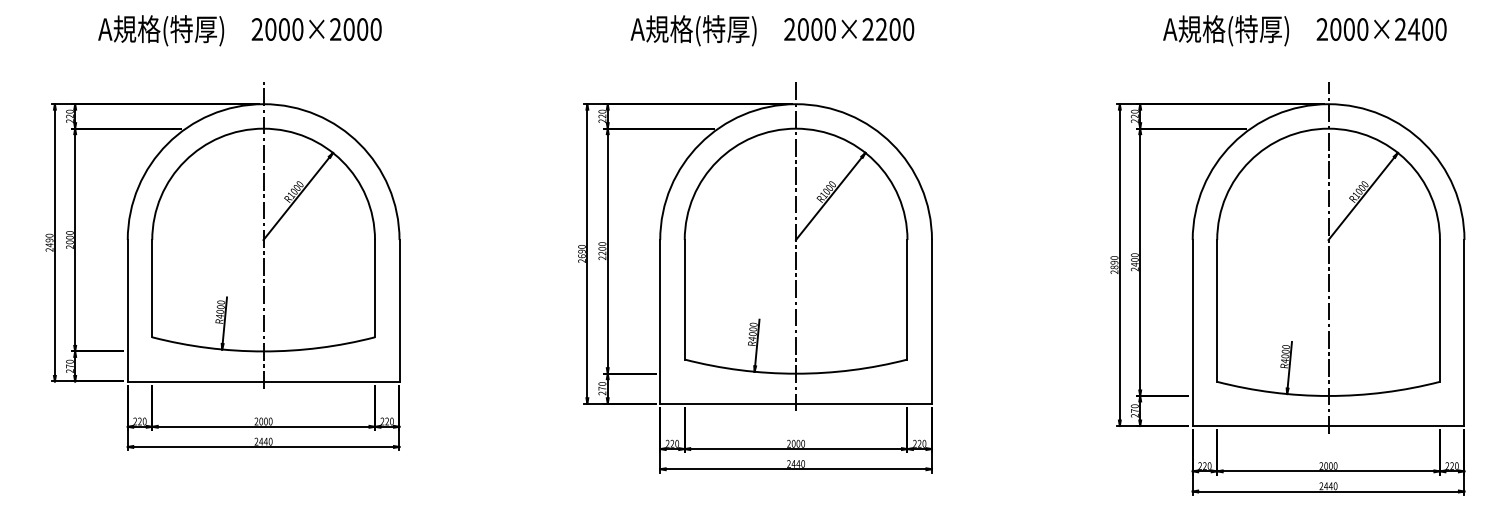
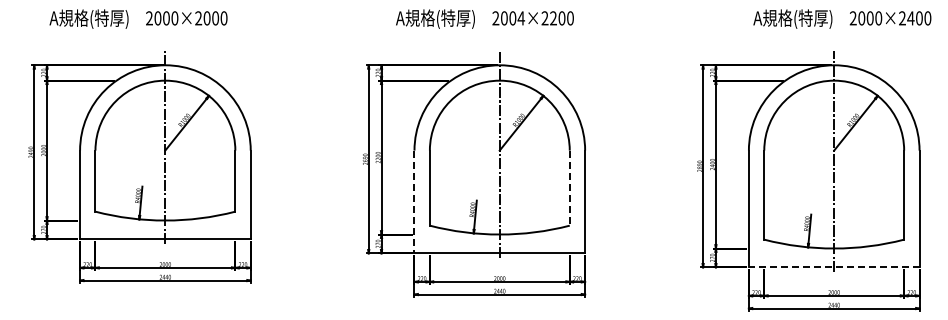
text: (239, 29) -> (138, 18), moved
text: (830, 29) -> (521, 18), 2000×2200 -> 2004×2200
text: (1305, 29) -> (842, 18), moved
line: (907, 300) -> (569, 188), solid -> dashed
line: (660, 322) -> (414, 202), solid -> dashed
line: (1327, 426) -> (833, 267), solid -> dashed

